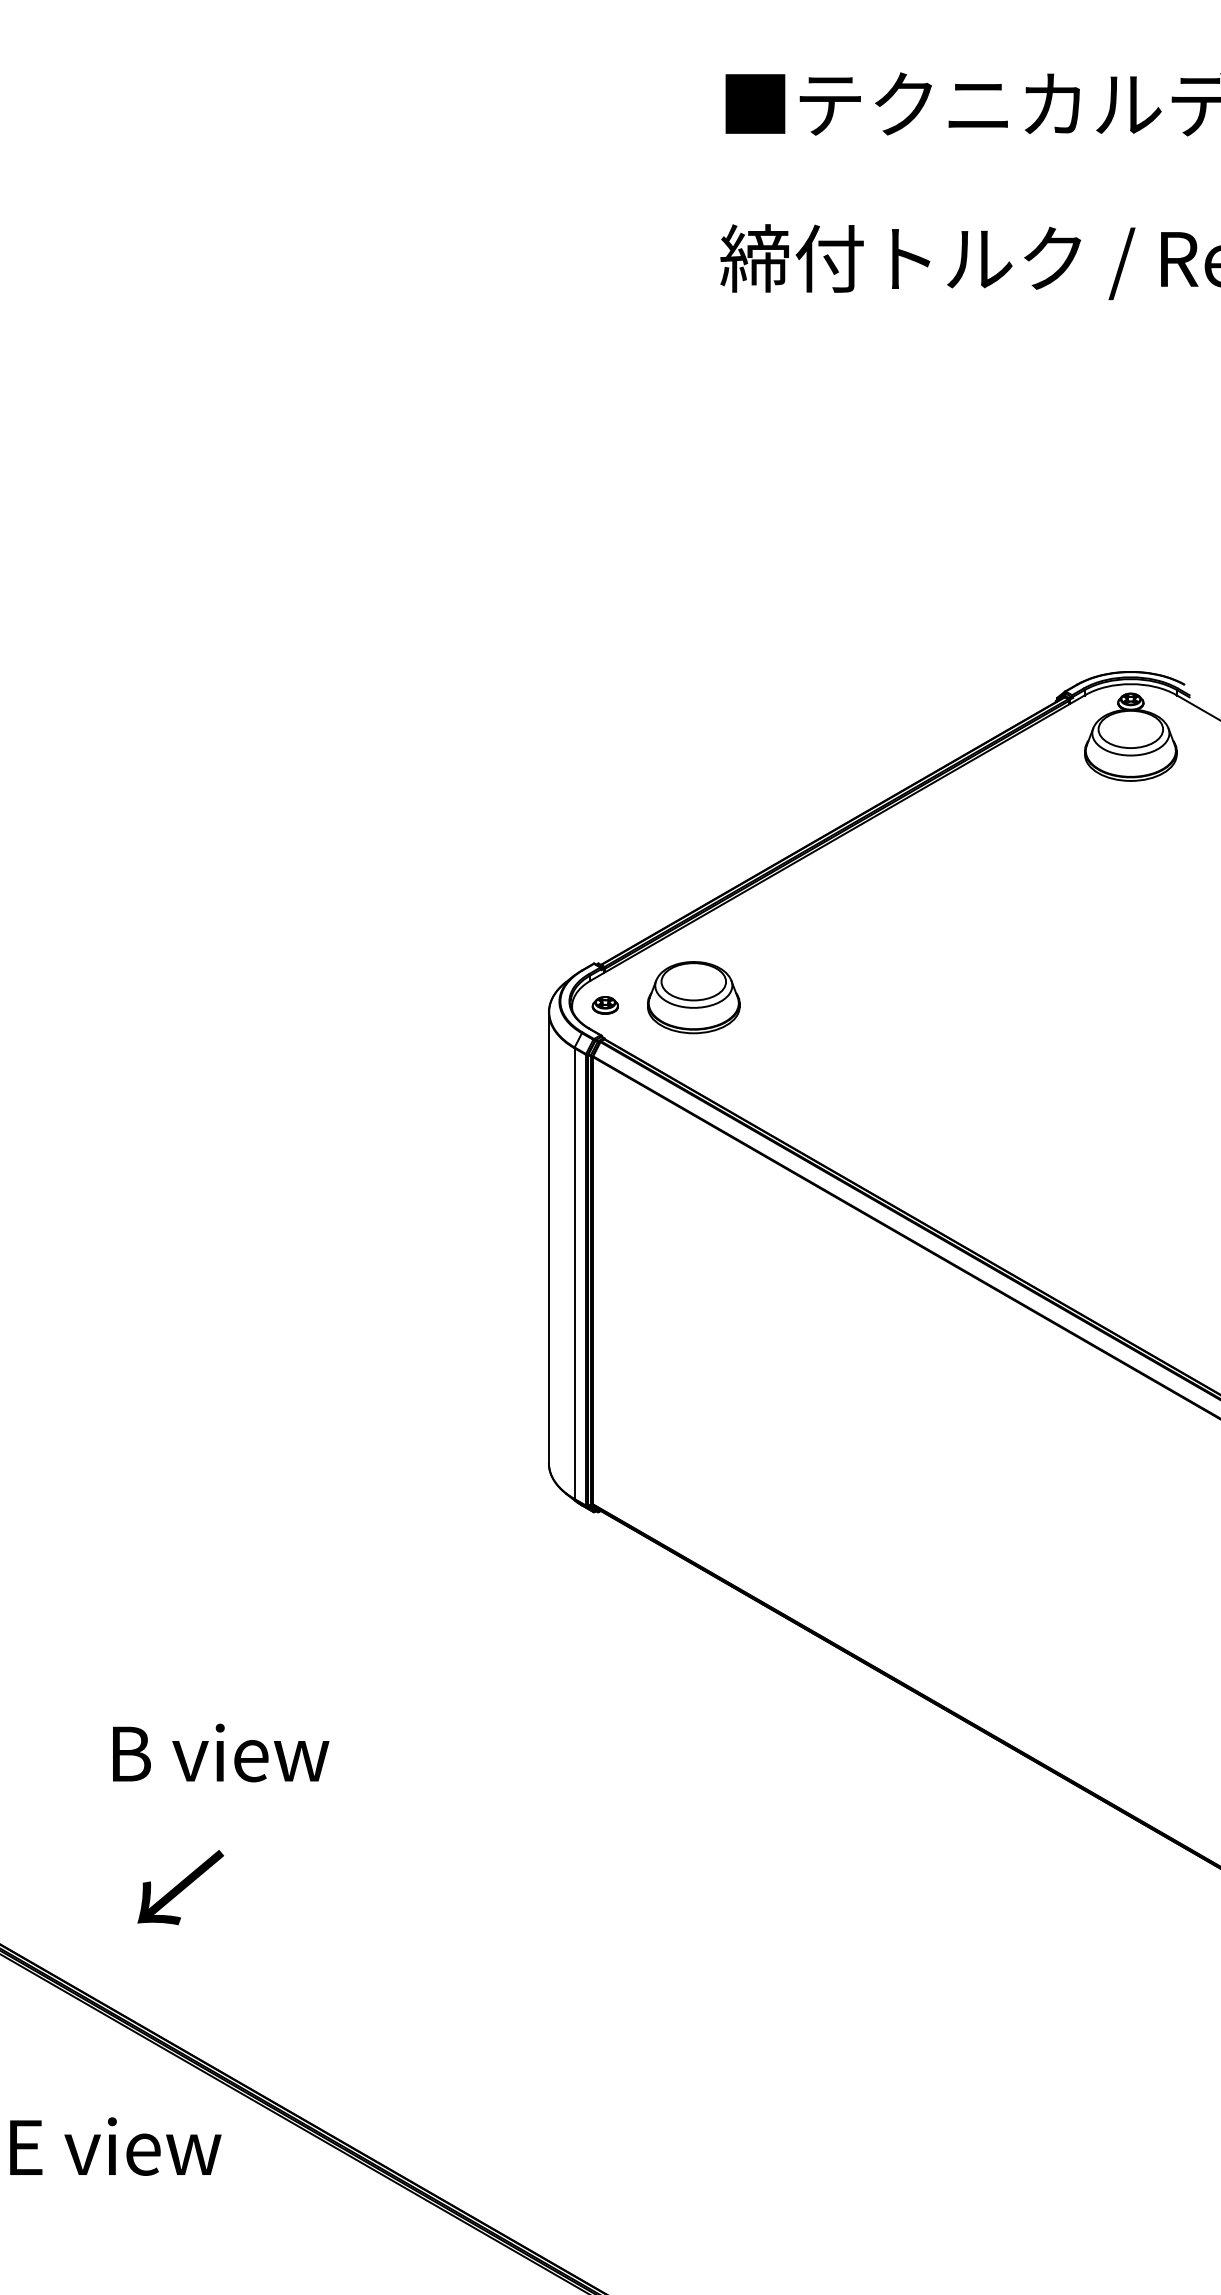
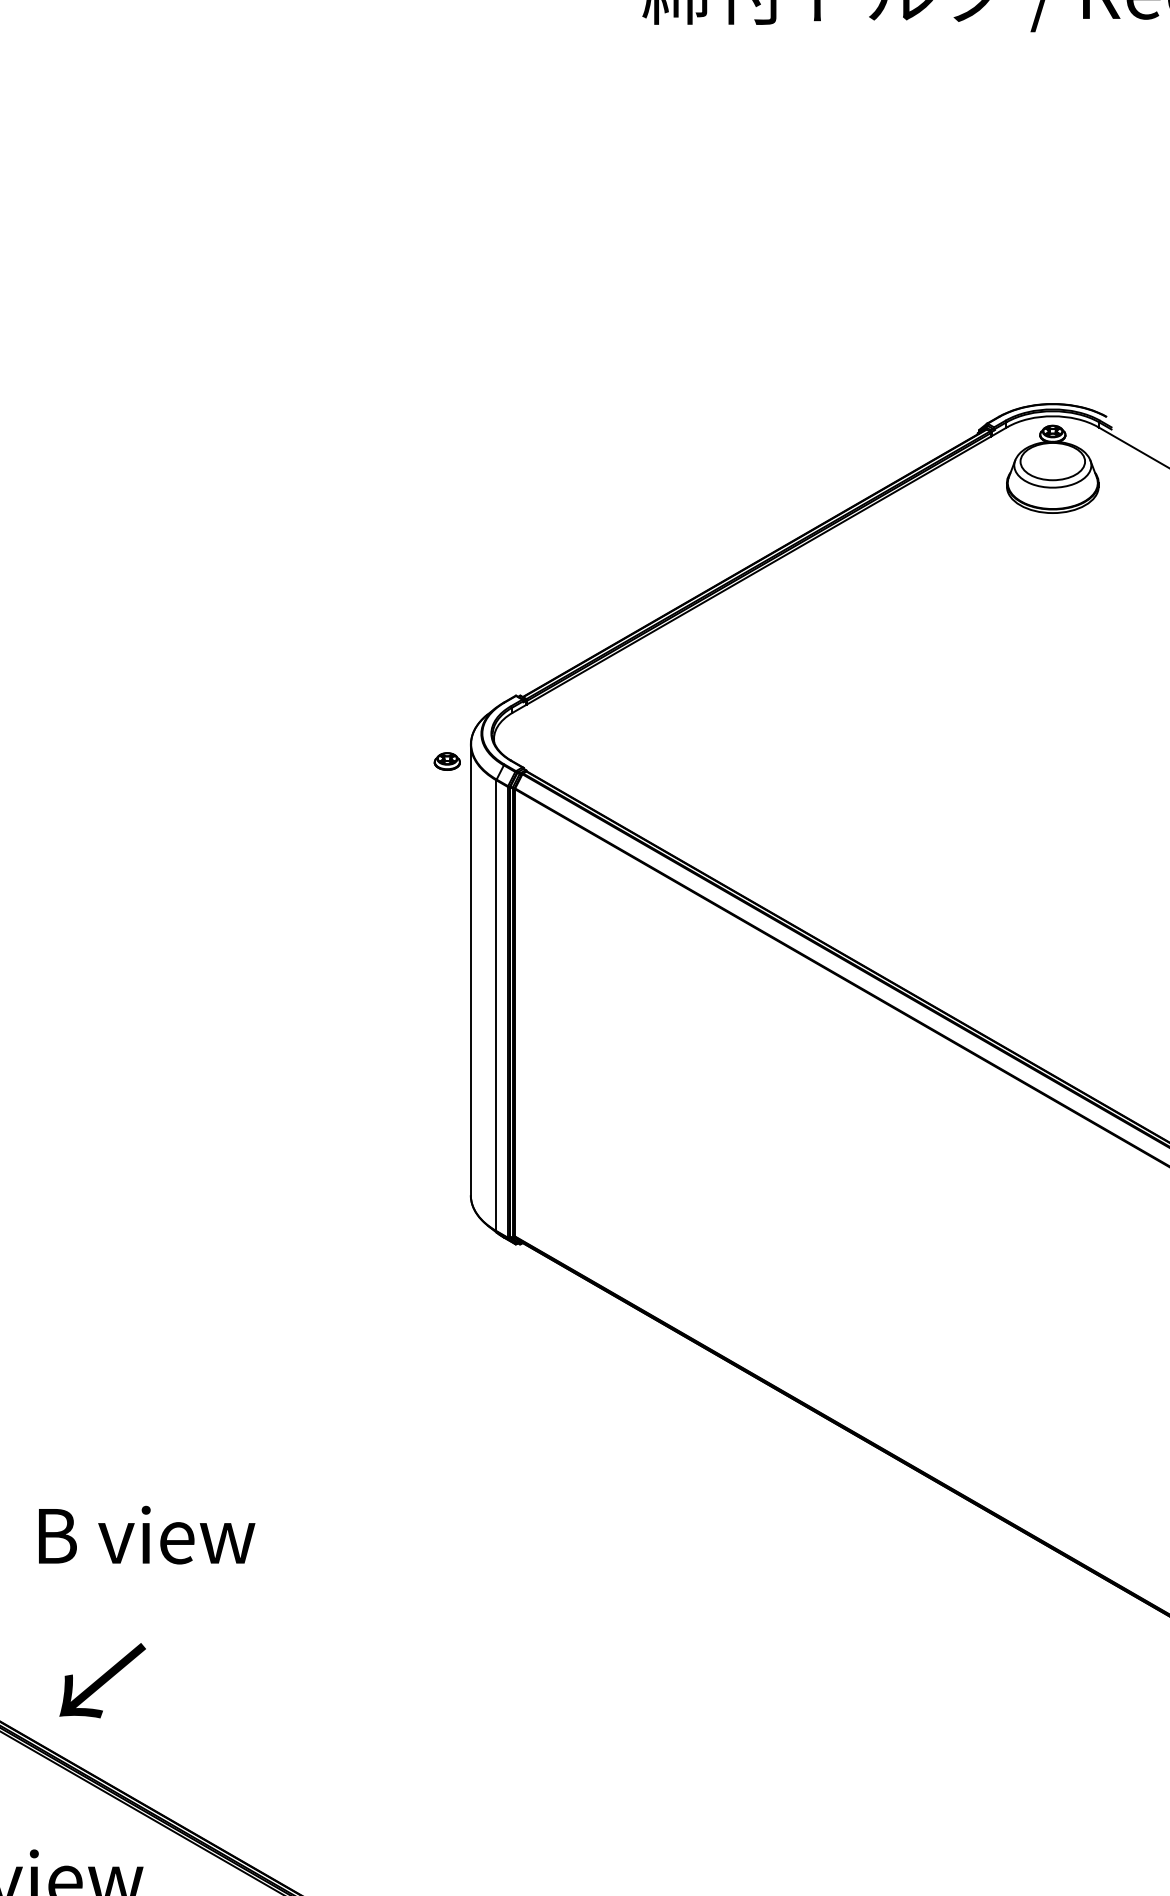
part: (693, 997) -> (615, 729), removed
part: (604, 1005) -> (446, 761), moved
text: (221, 1752) -> (147, 1534), moved
text: (180, 1887) -> (102, 1680), moved

